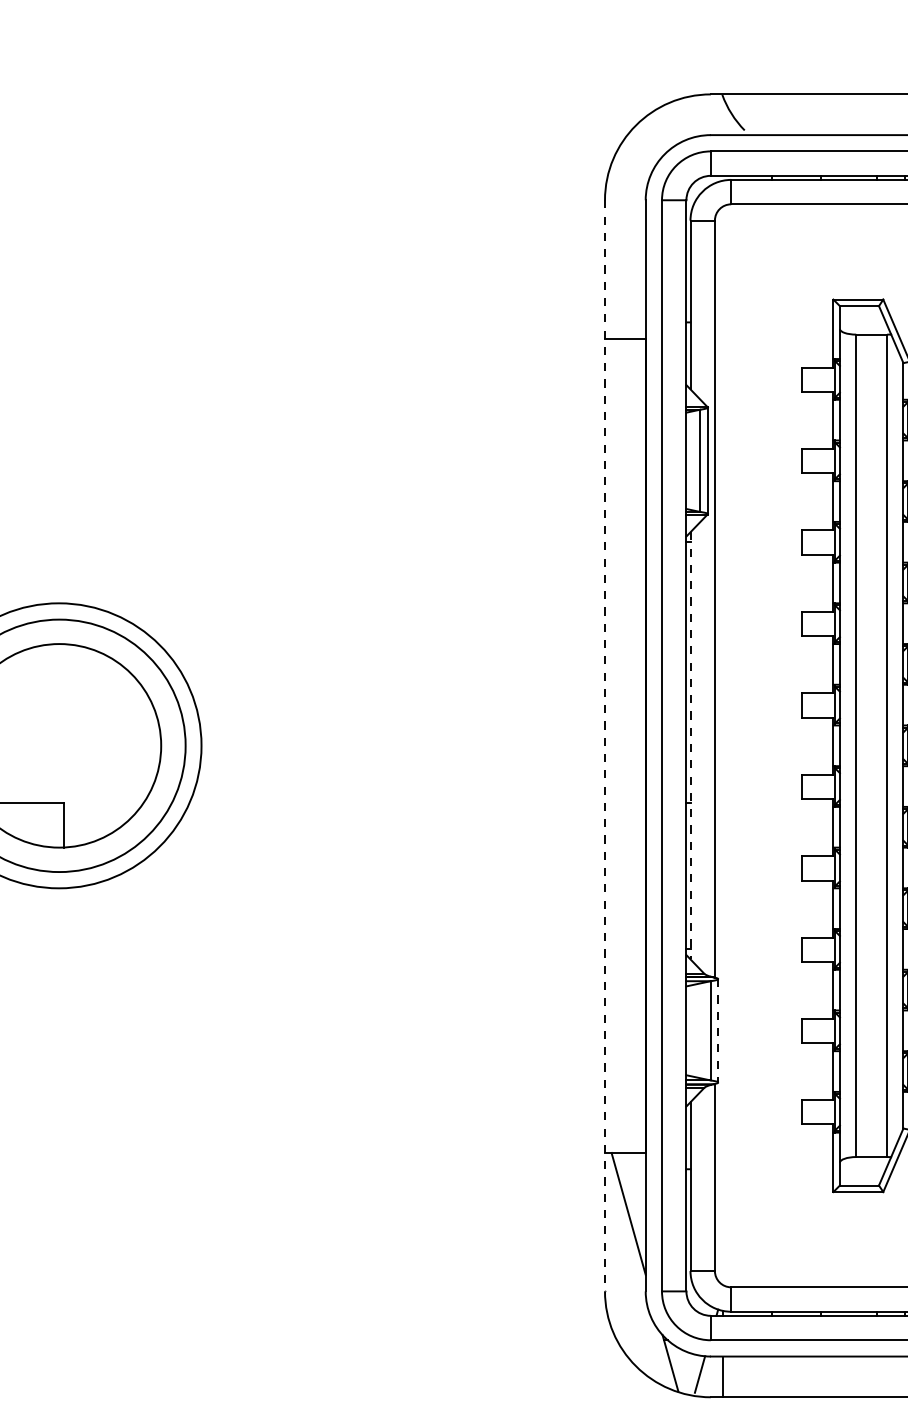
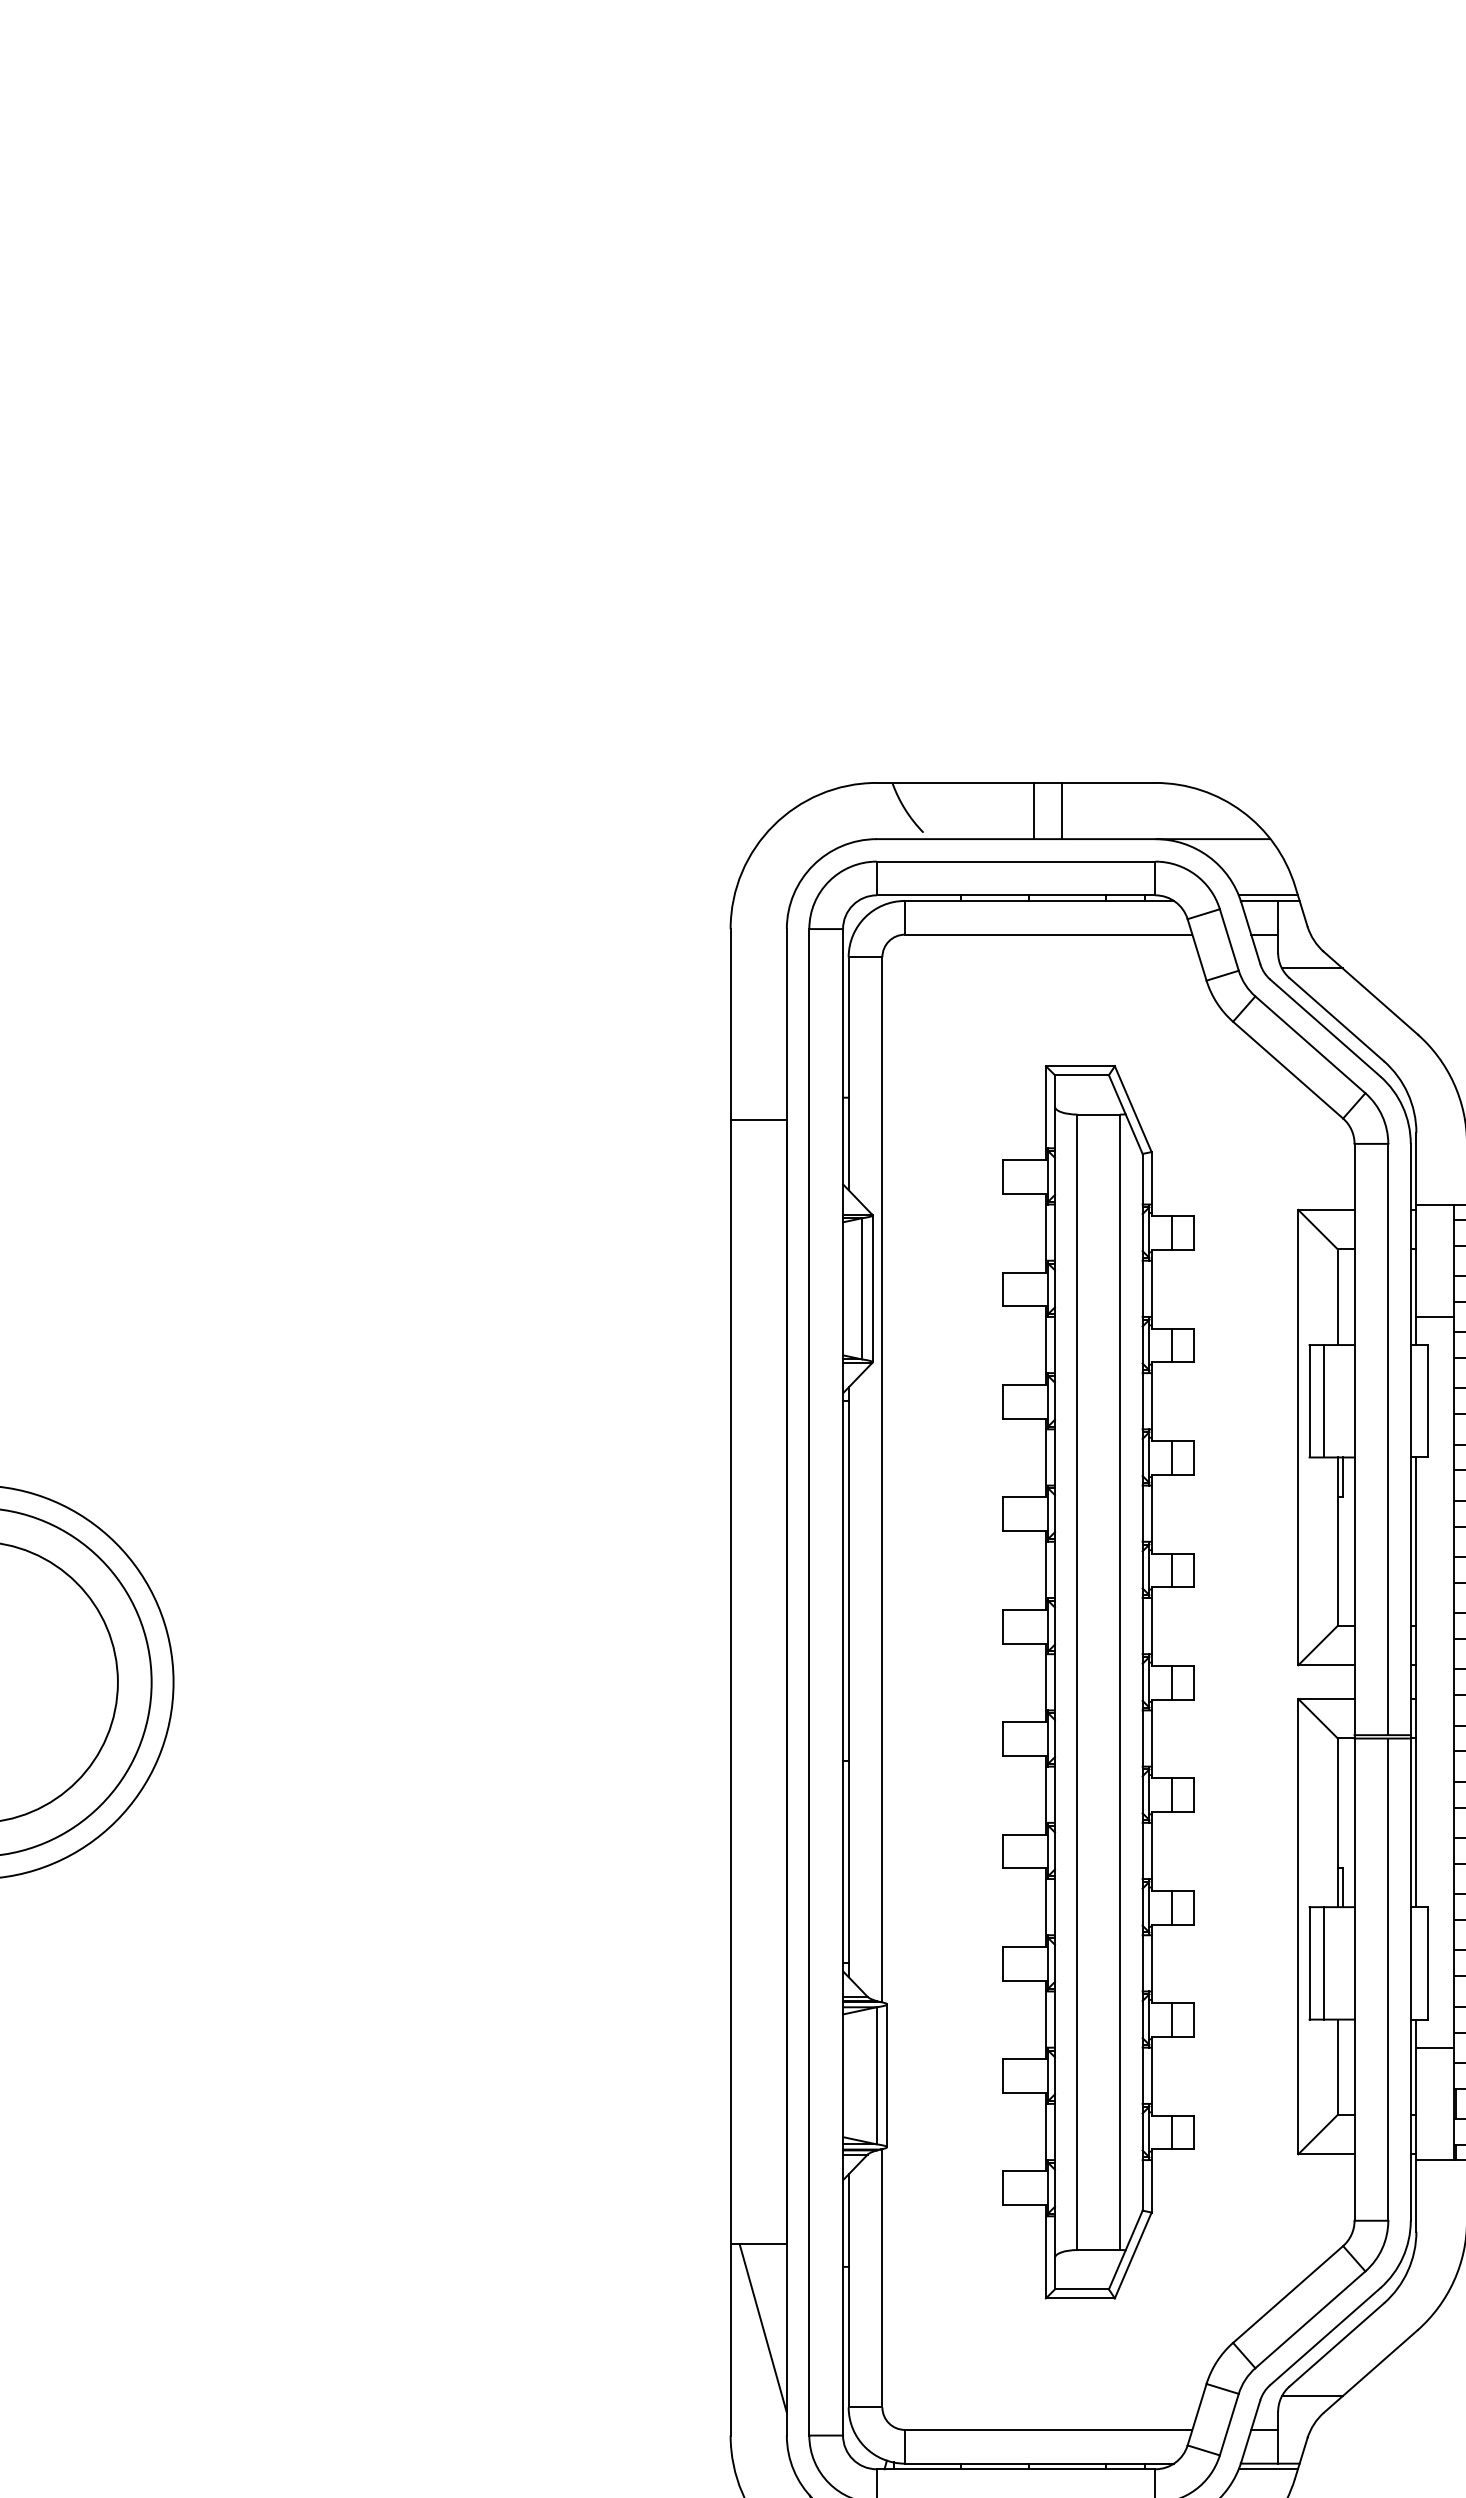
line: (825, 114) -> (1034, 810), added
line: (845, 114) -> (1062, 810), added
line: (604, 745) -> (730, 1682), dashed -> solid
line: (690, 745) -> (848, 1682), dashed -> solid
line: (718, 1031) -> (887, 2076), dashed -> solid

